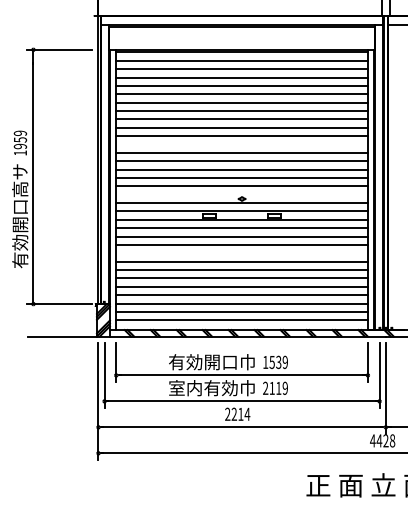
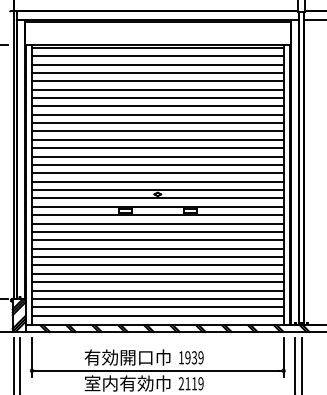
line: (241, 144) -> (157, 139), added
line: (241, 194) -> (157, 189), added
line: (241, 253) -> (157, 248), added
text: (271, 361) -> (187, 356), 1539 -> 1939

